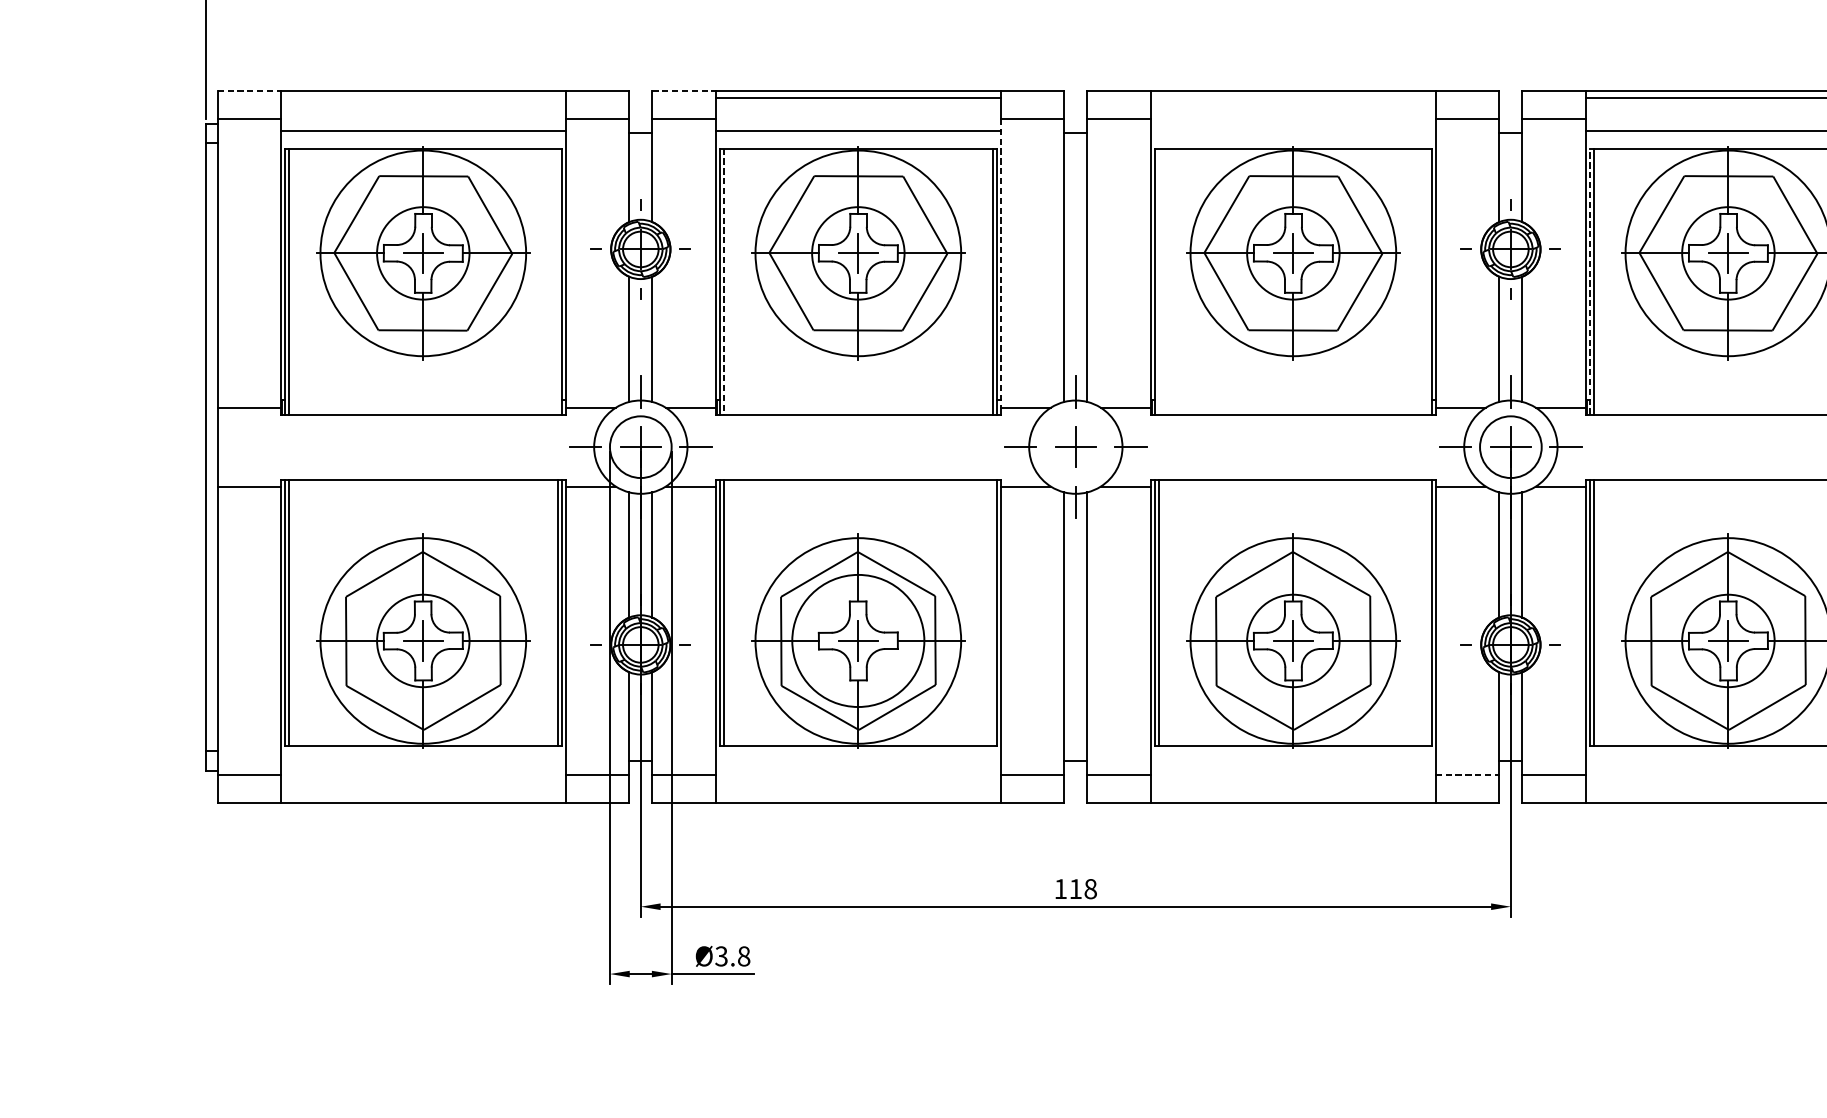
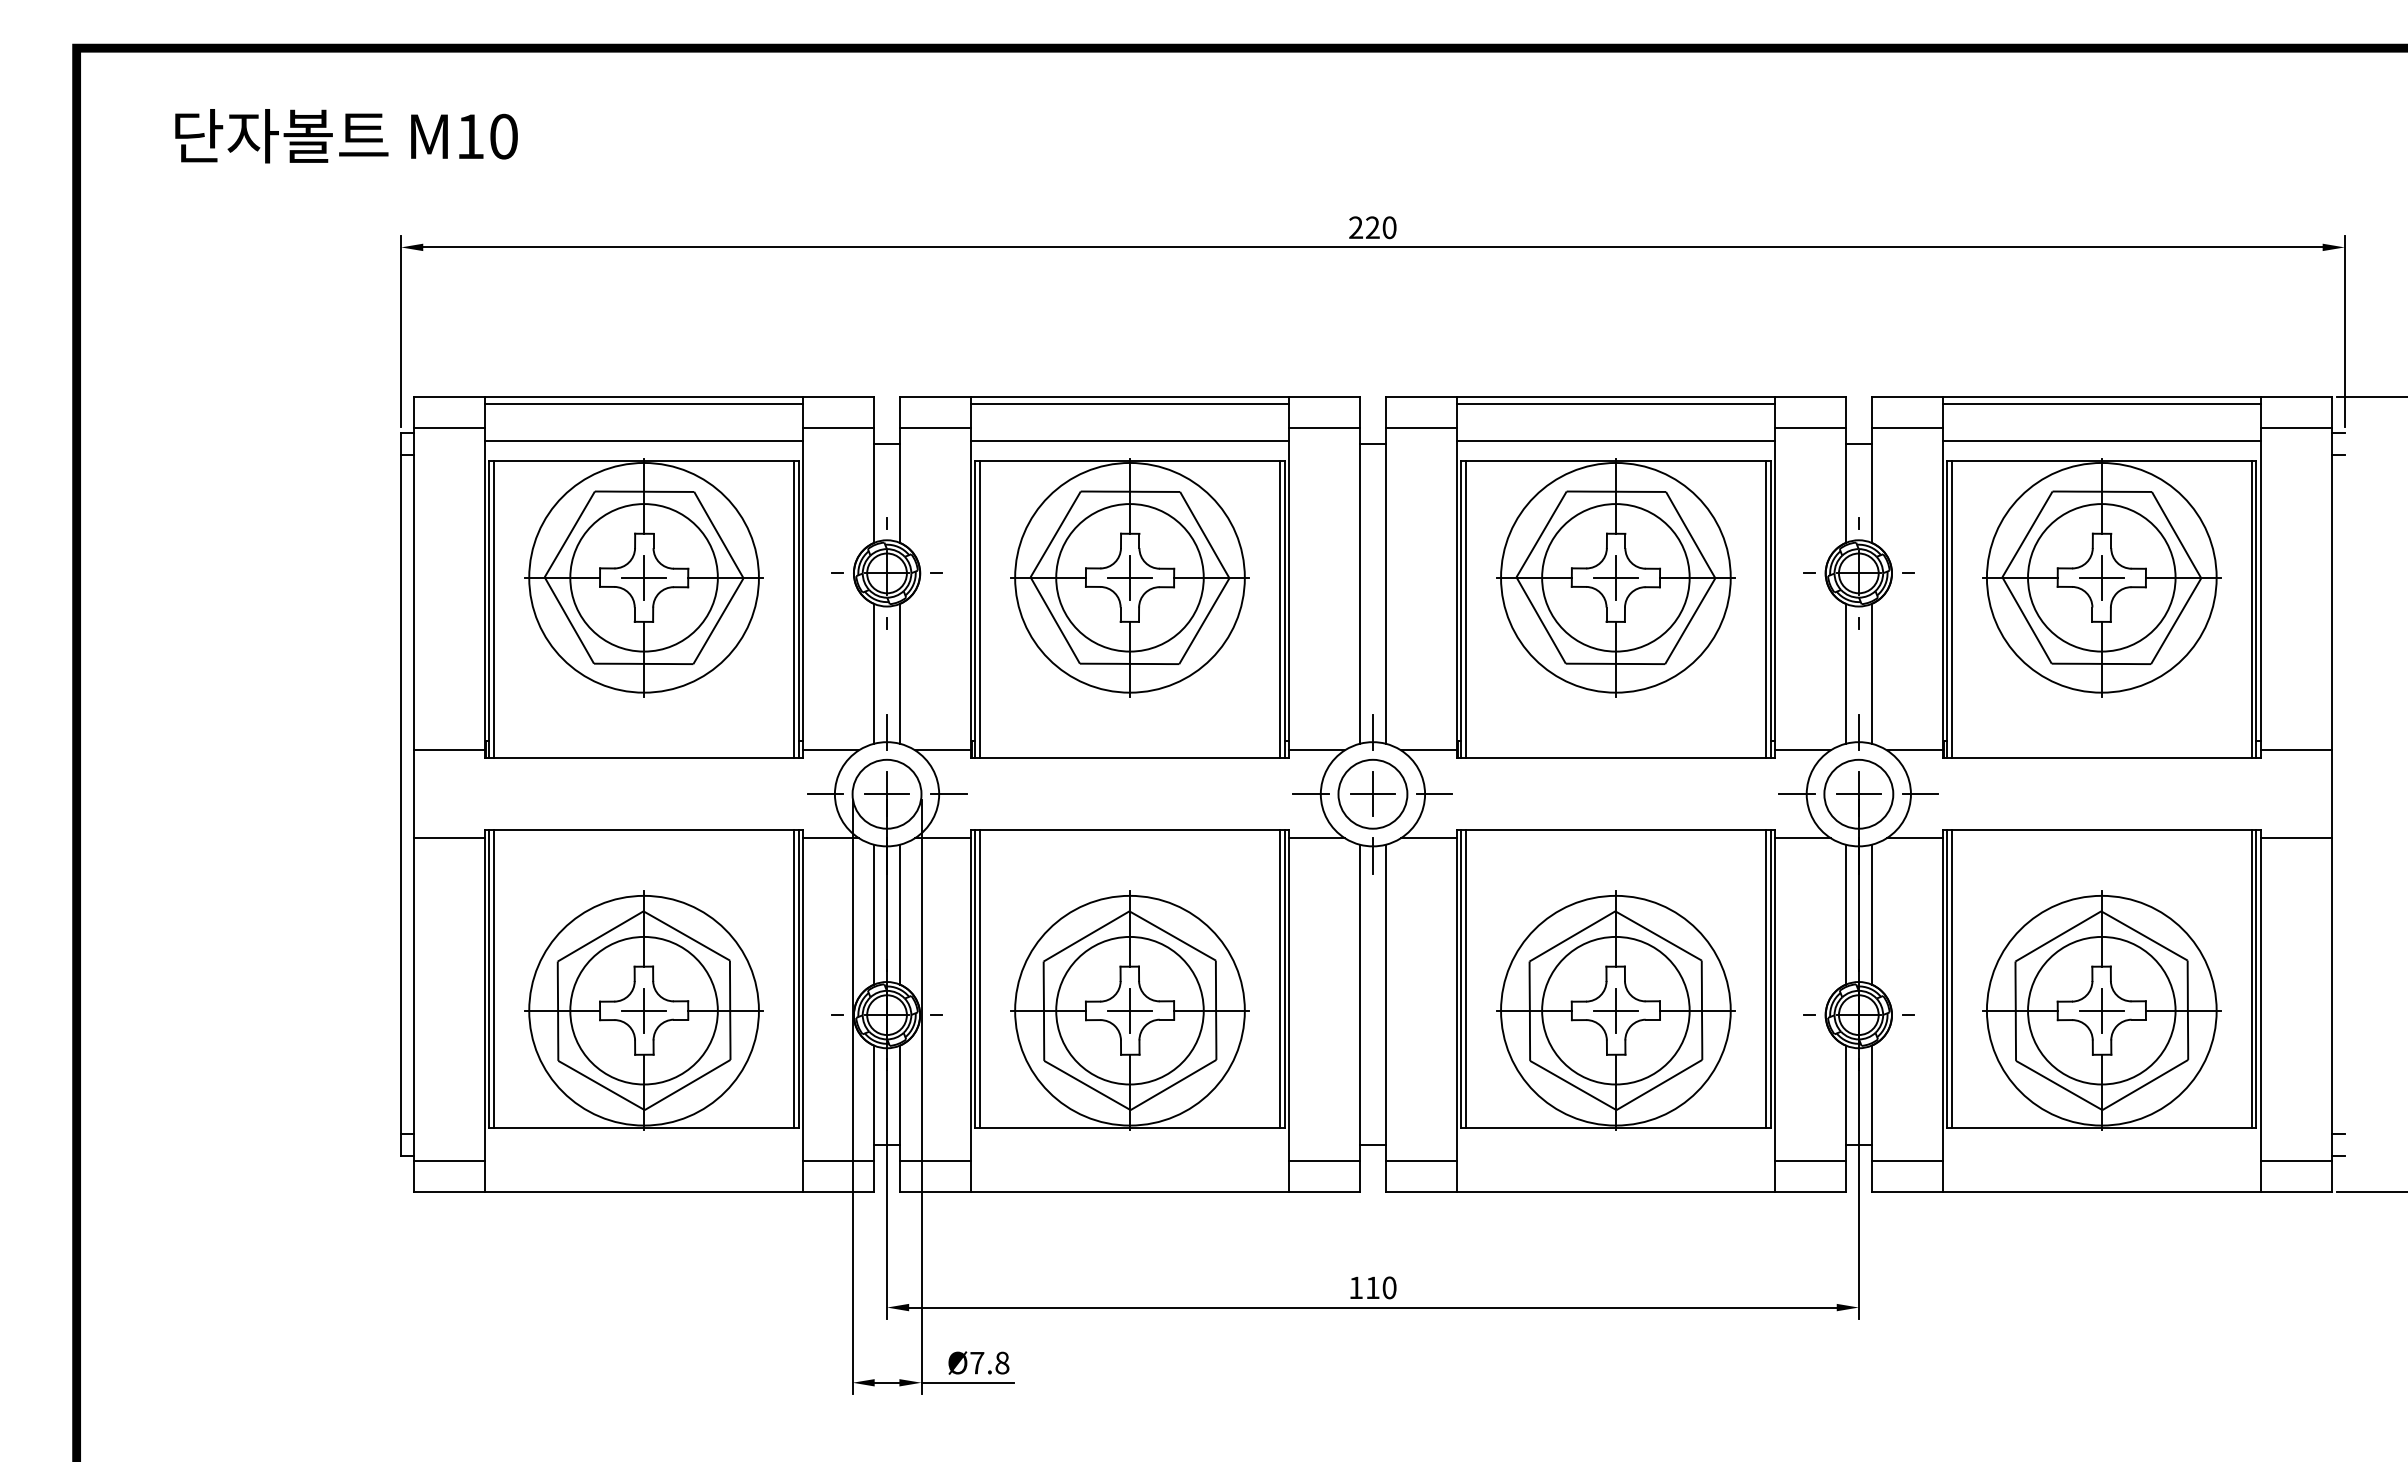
line: (249, 91) -> (450, 396), dashed -> solid
line: (684, 91) -> (935, 396), dashed -> solid
line: (423, 97) -> (644, 403), added
line: (1293, 97) -> (1615, 403), added
line: (1293, 130) -> (1615, 440), added
circle: (422, 253) -> (643, 577), size x1.43
circle: (857, 253) -> (1129, 577), size x1.43
circle: (1293, 253) -> (1615, 577), size x1.43
circle: (1728, 253) -> (2101, 577), size x1.43
line: (1001, 263) -> (1289, 589), dashed -> solid
line: (557, 281) -> (794, 609), added
line: (723, 281) -> (979, 609), dashed -> solid
line: (1158, 281) -> (1465, 609), added
line: (1428, 281) -> (1766, 609), added
line: (1590, 281) -> (1947, 609), dashed -> solid
circle: (1075, 446) -> (1372, 793), added
line: (993, 612) -> (1280, 978), added
line: (1428, 612) -> (1766, 978), added
circle: (422, 640) -> (643, 1010), size x1.43
circle: (1293, 640) -> (1615, 1010), size x1.43
circle: (1728, 640) -> (2101, 1010), size x1.43
line: (1467, 775) -> (1810, 1160), dashed -> solid
text: (1090, 889) -> (1389, 1288), 118 -> 110
text: (721, 955) -> (977, 1362), Ø3.8 -> Ø7.8

